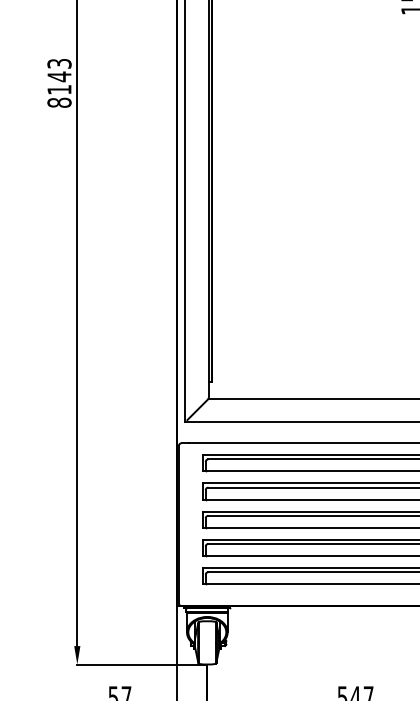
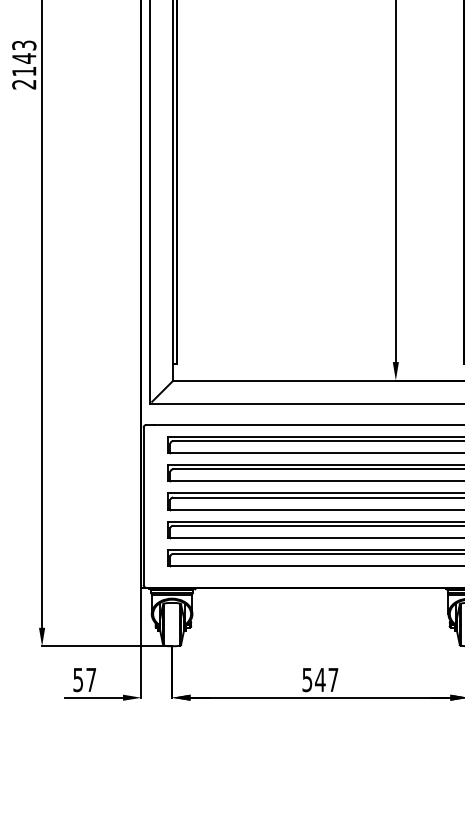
text: (59, 102) -> (24, 84), 8143 -> 2143

